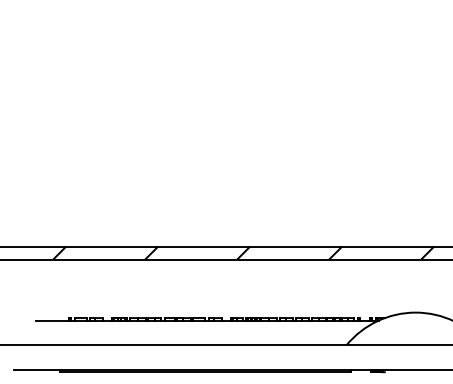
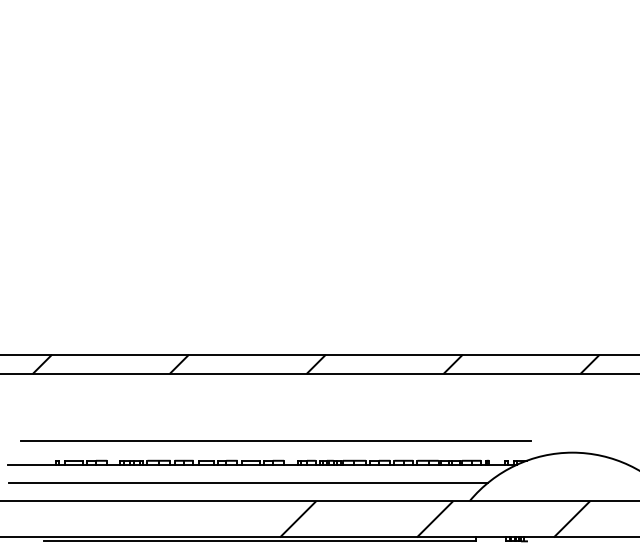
line: (216, 304) -> (276, 440), added
line: (197, 332) -> (247, 482), added
hatch: (323, 357) -> (435, 519), added

